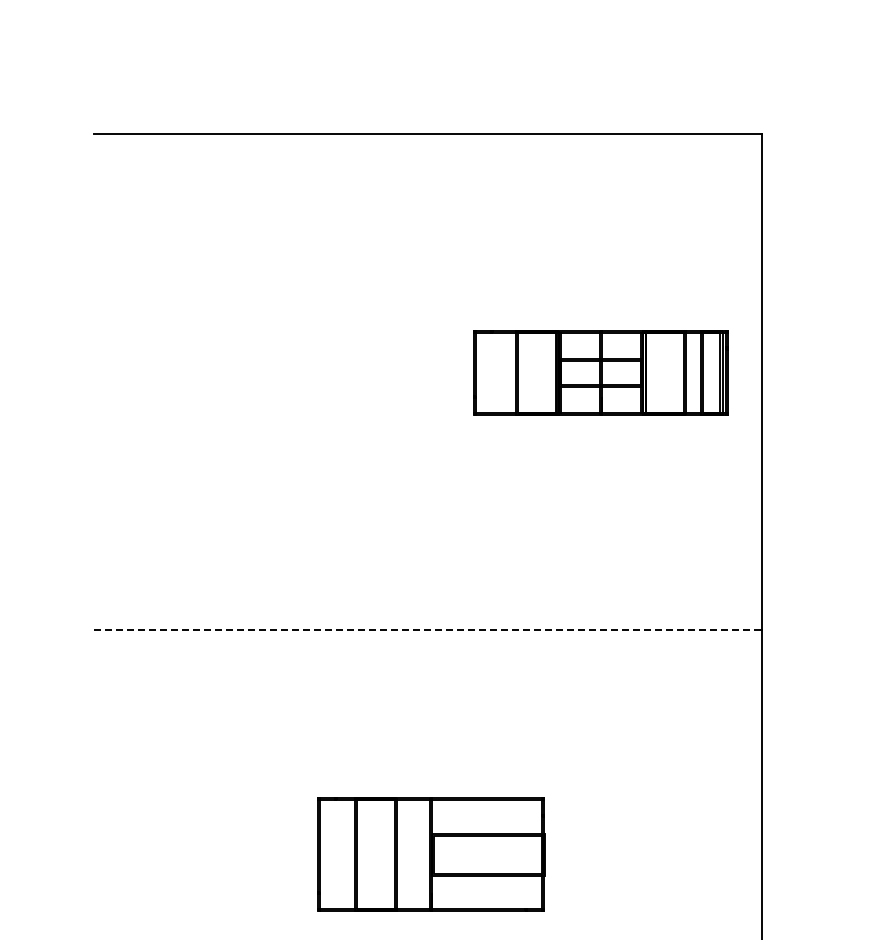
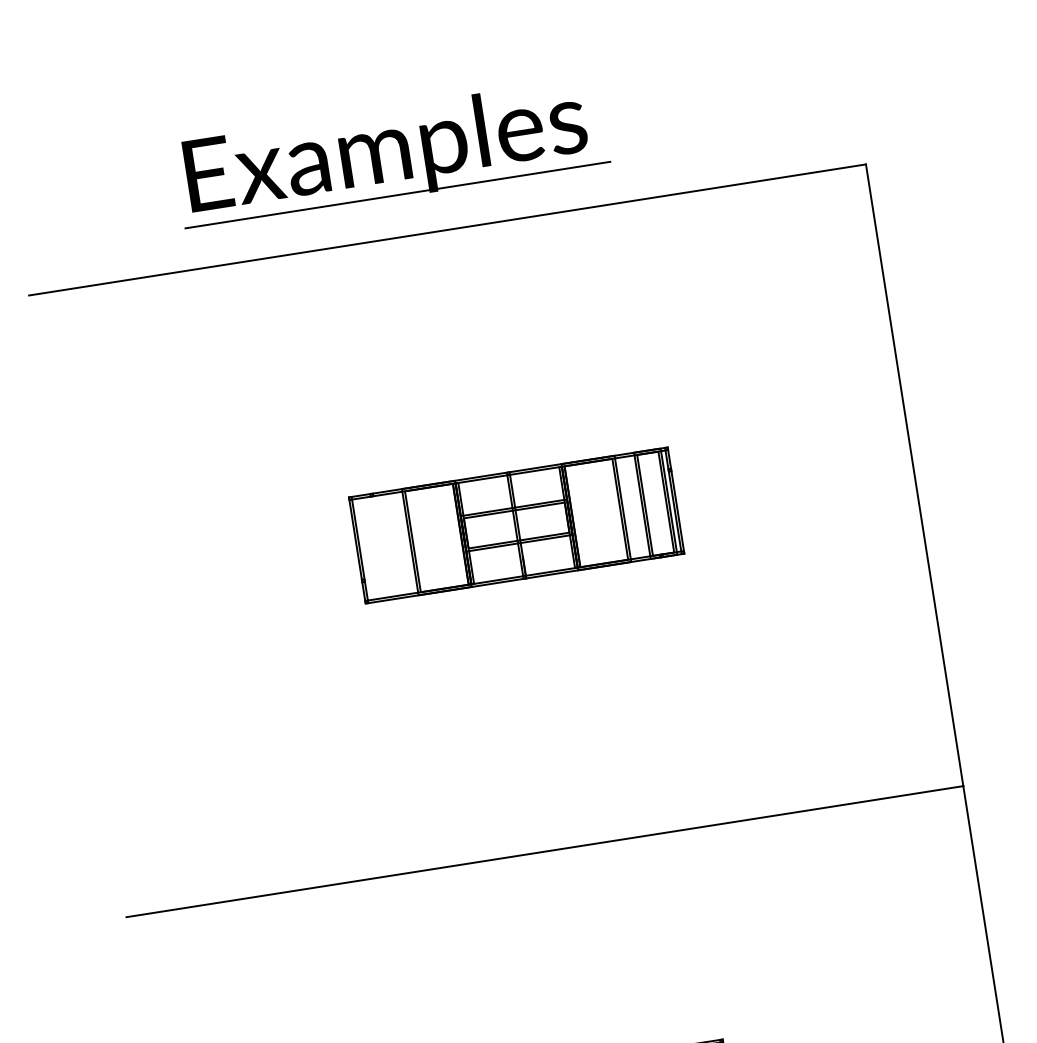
part: (401, 67) -> (400, 151), added
part: (600, 372) -> (515, 525), moved
line: (428, 630) -> (545, 851), dashed -> solid

